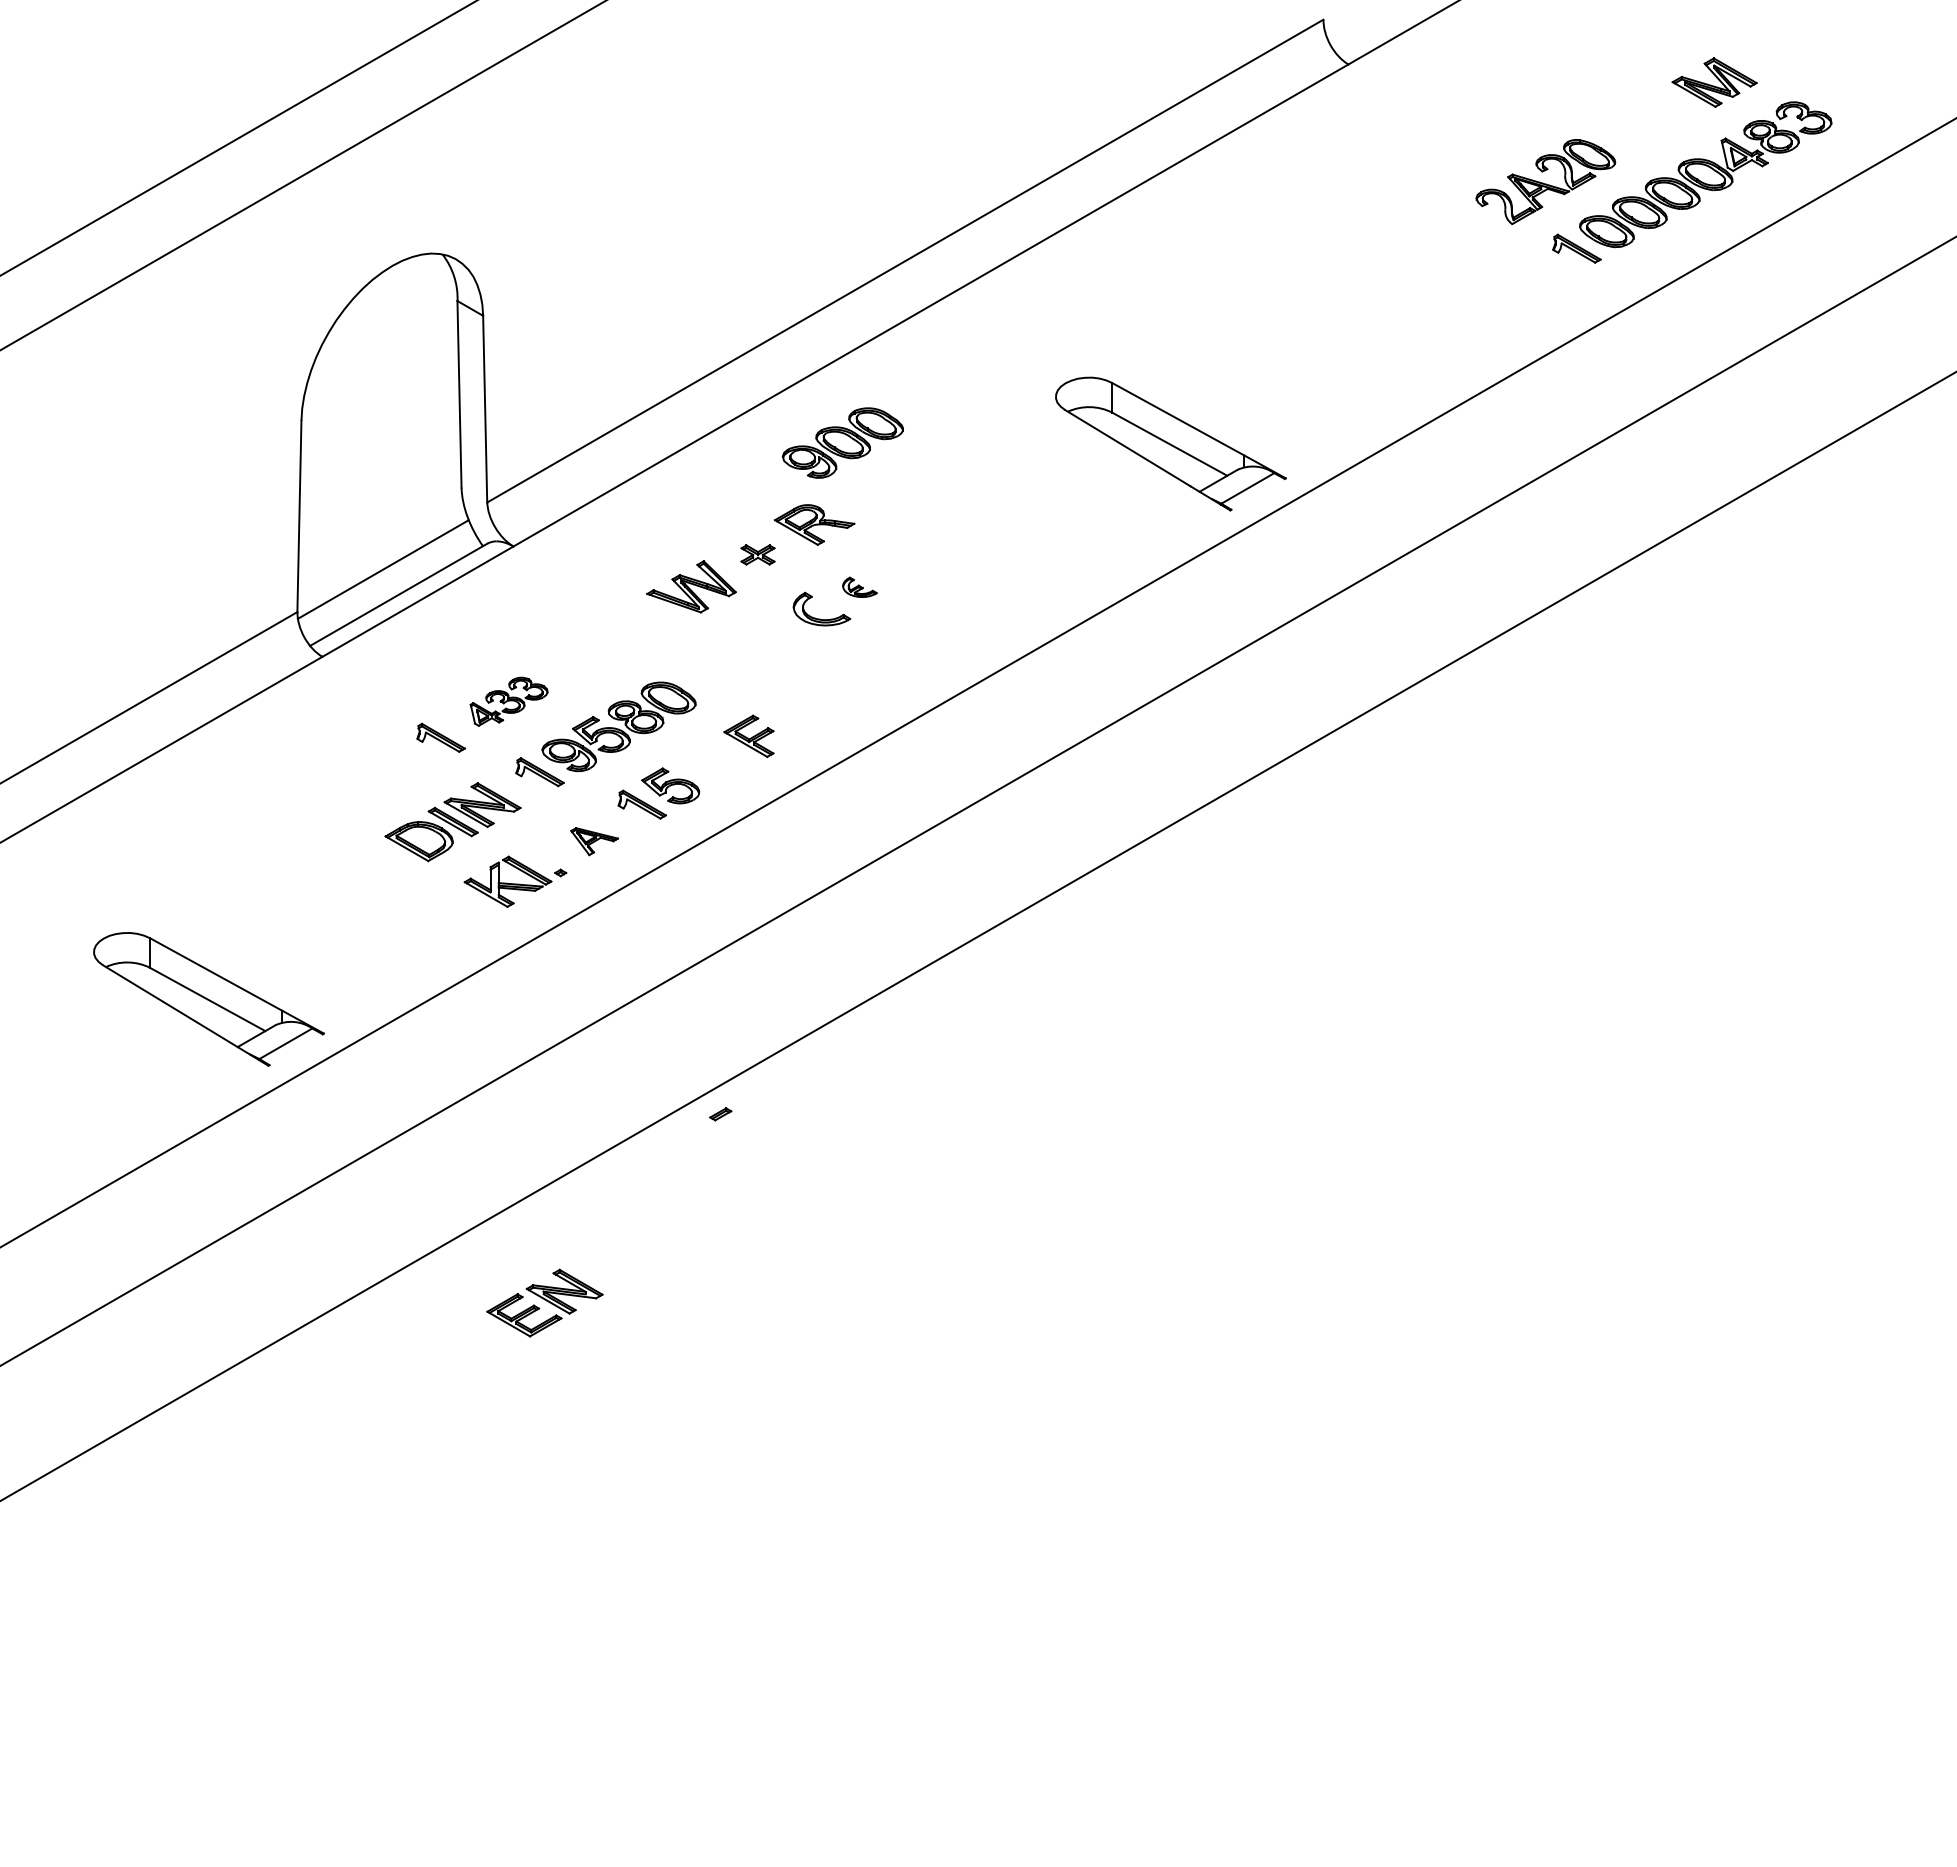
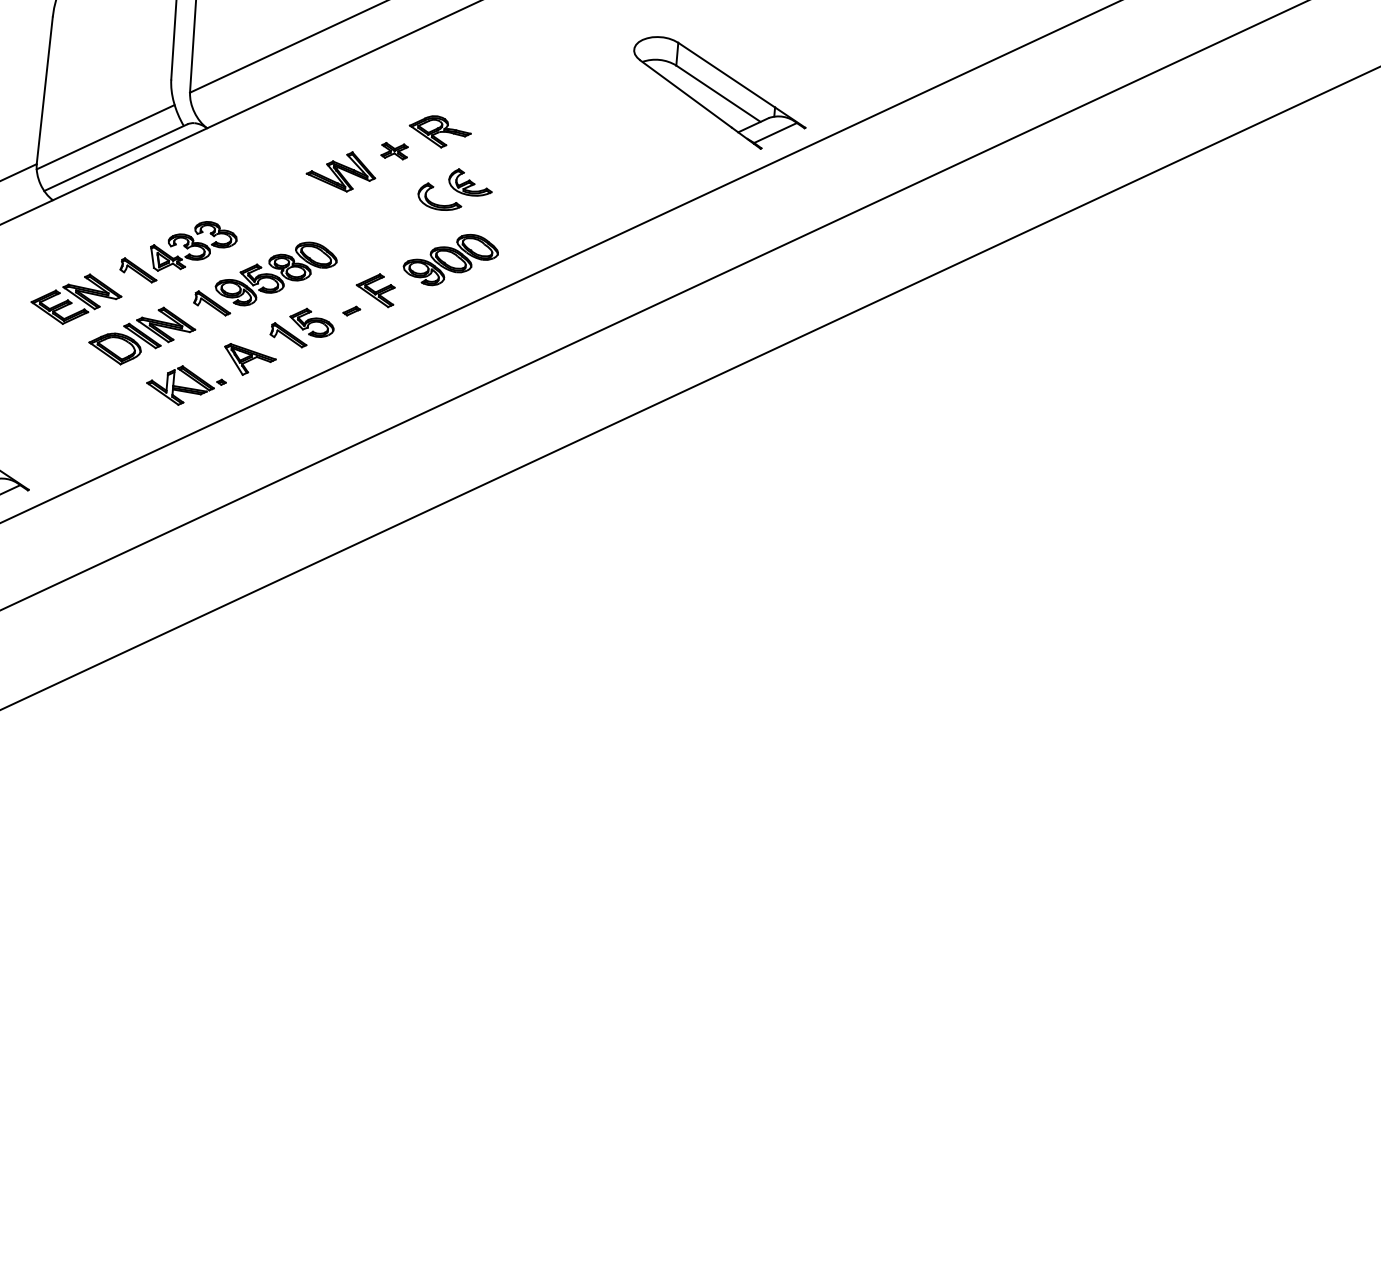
part: (842, 442) -> (450, 259), moved
part: (859, 587) -> (470, 183), size x1.67
part: (508, 701) -> (192, 247), size x1.43
part: (594, 841) -> (249, 360), size x1.43
part: (720, 1114) -> (351, 311), moved
part: (544, 1302) -> (76, 298), moved

